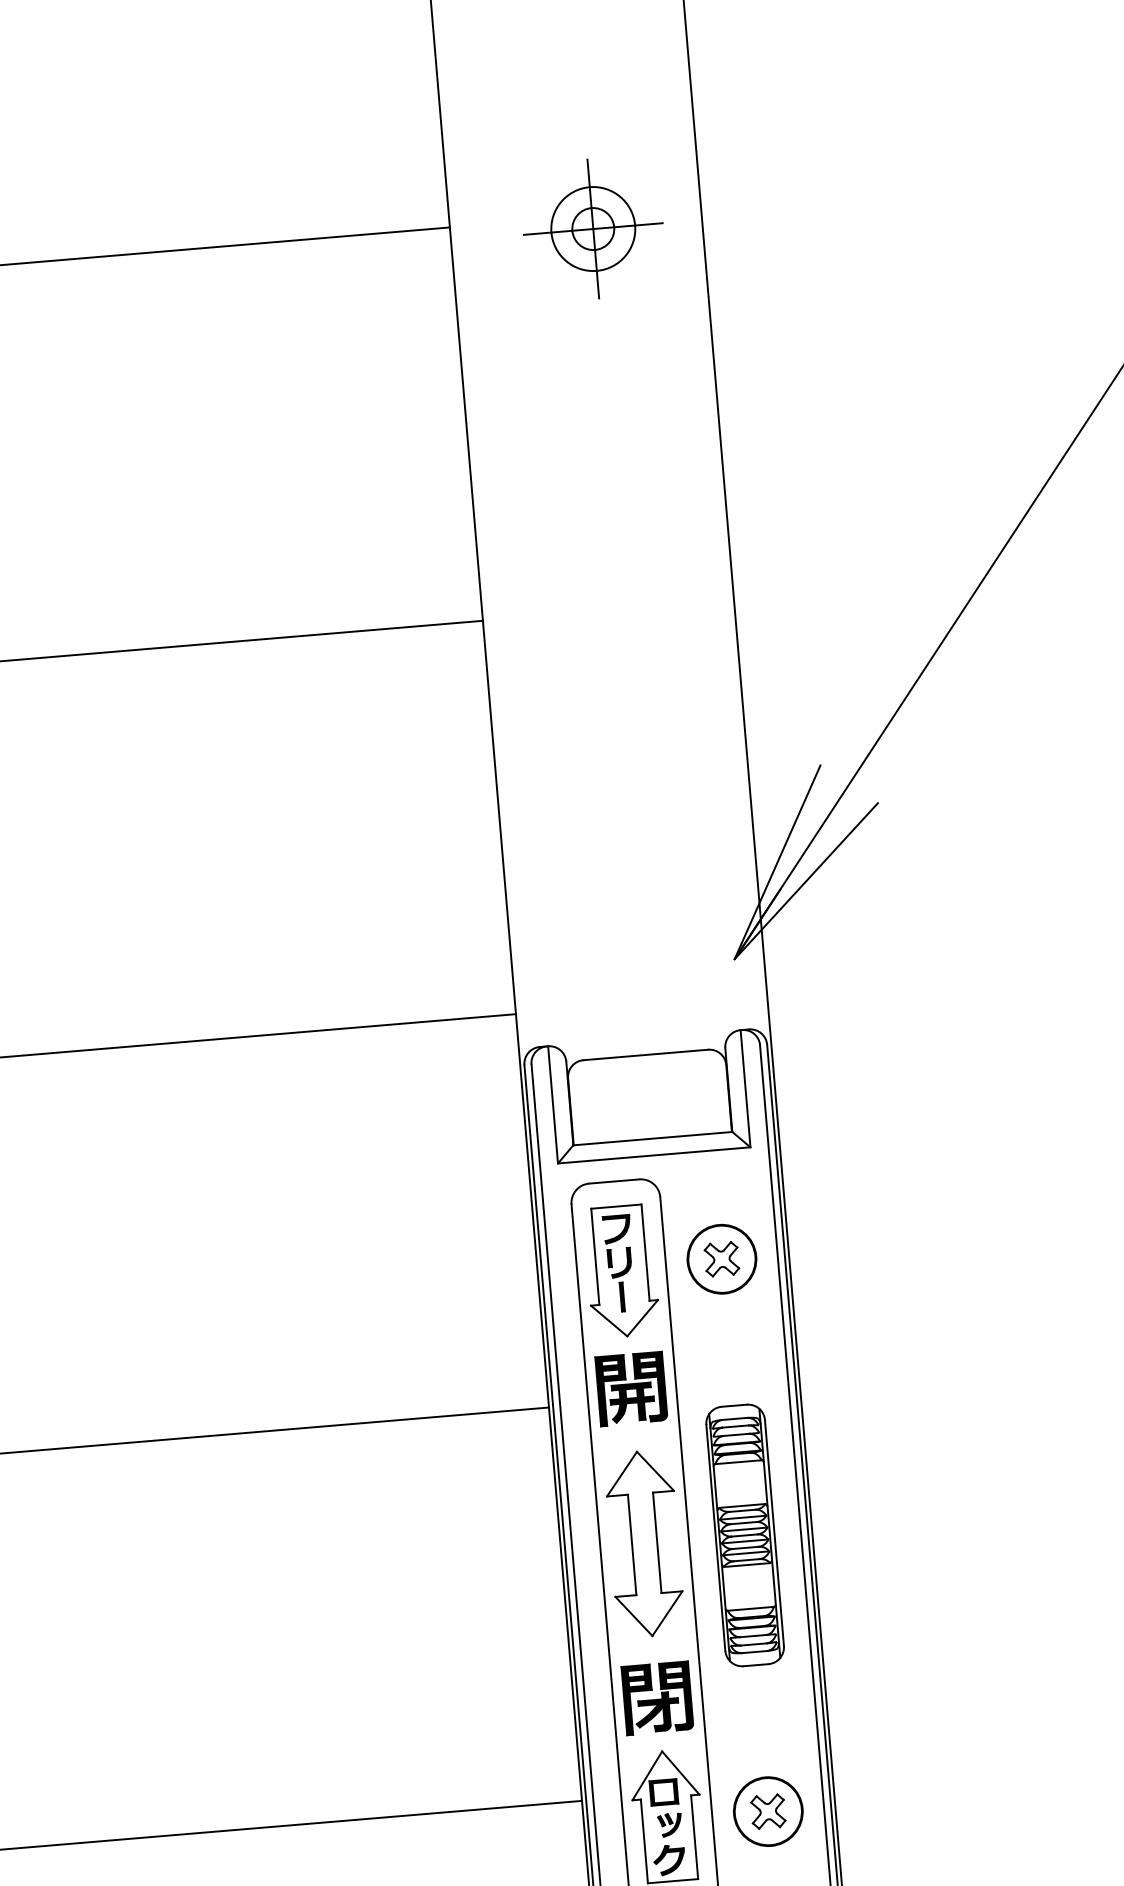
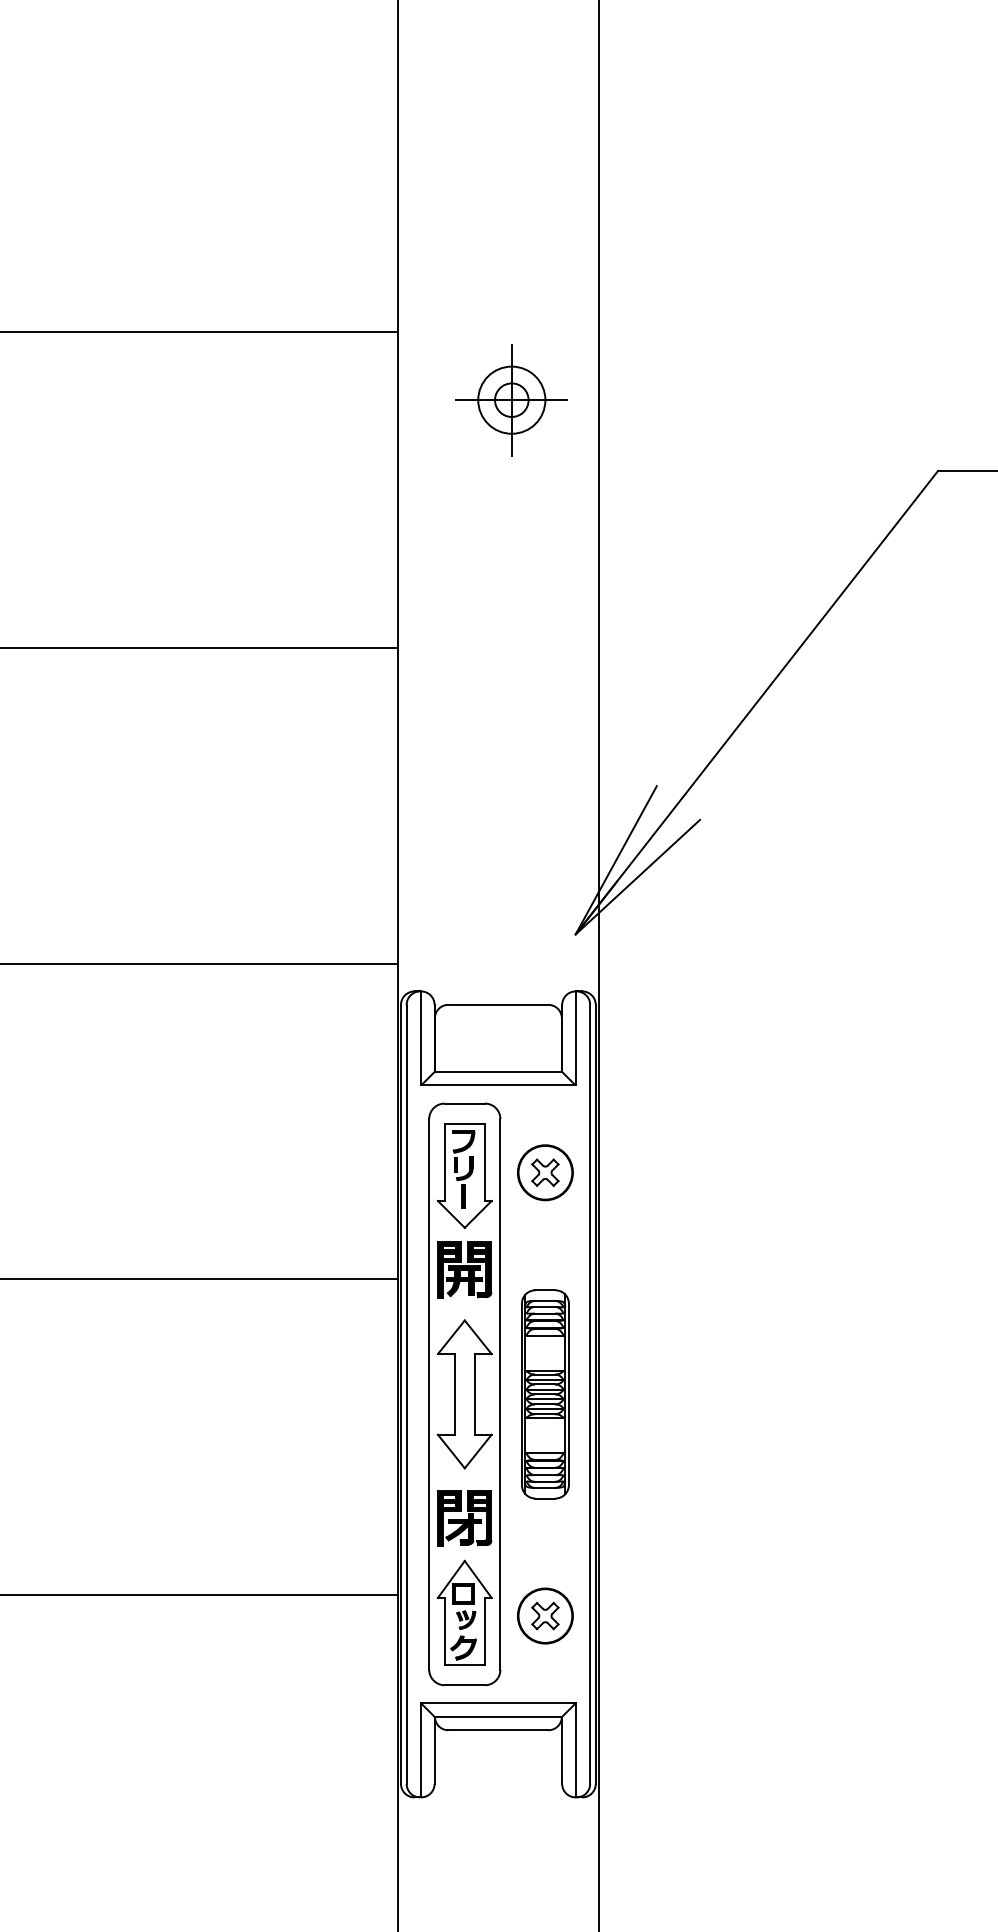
part: (592, 229) -> (511, 400), moved

